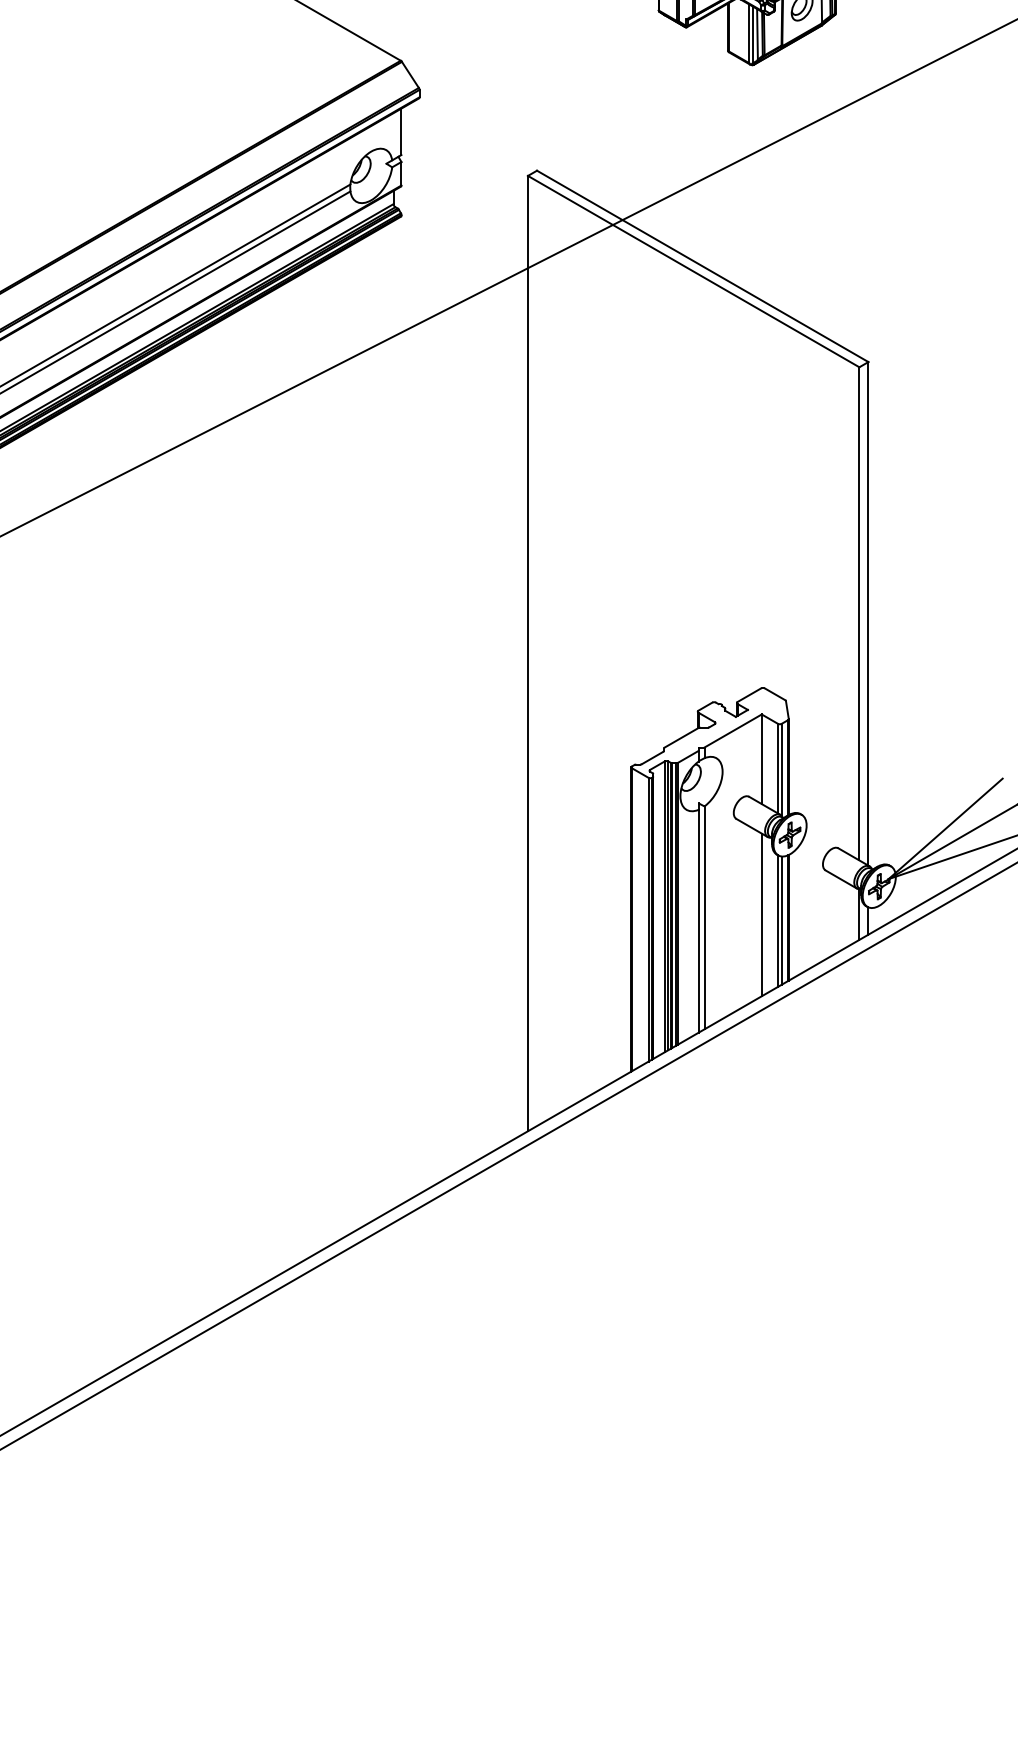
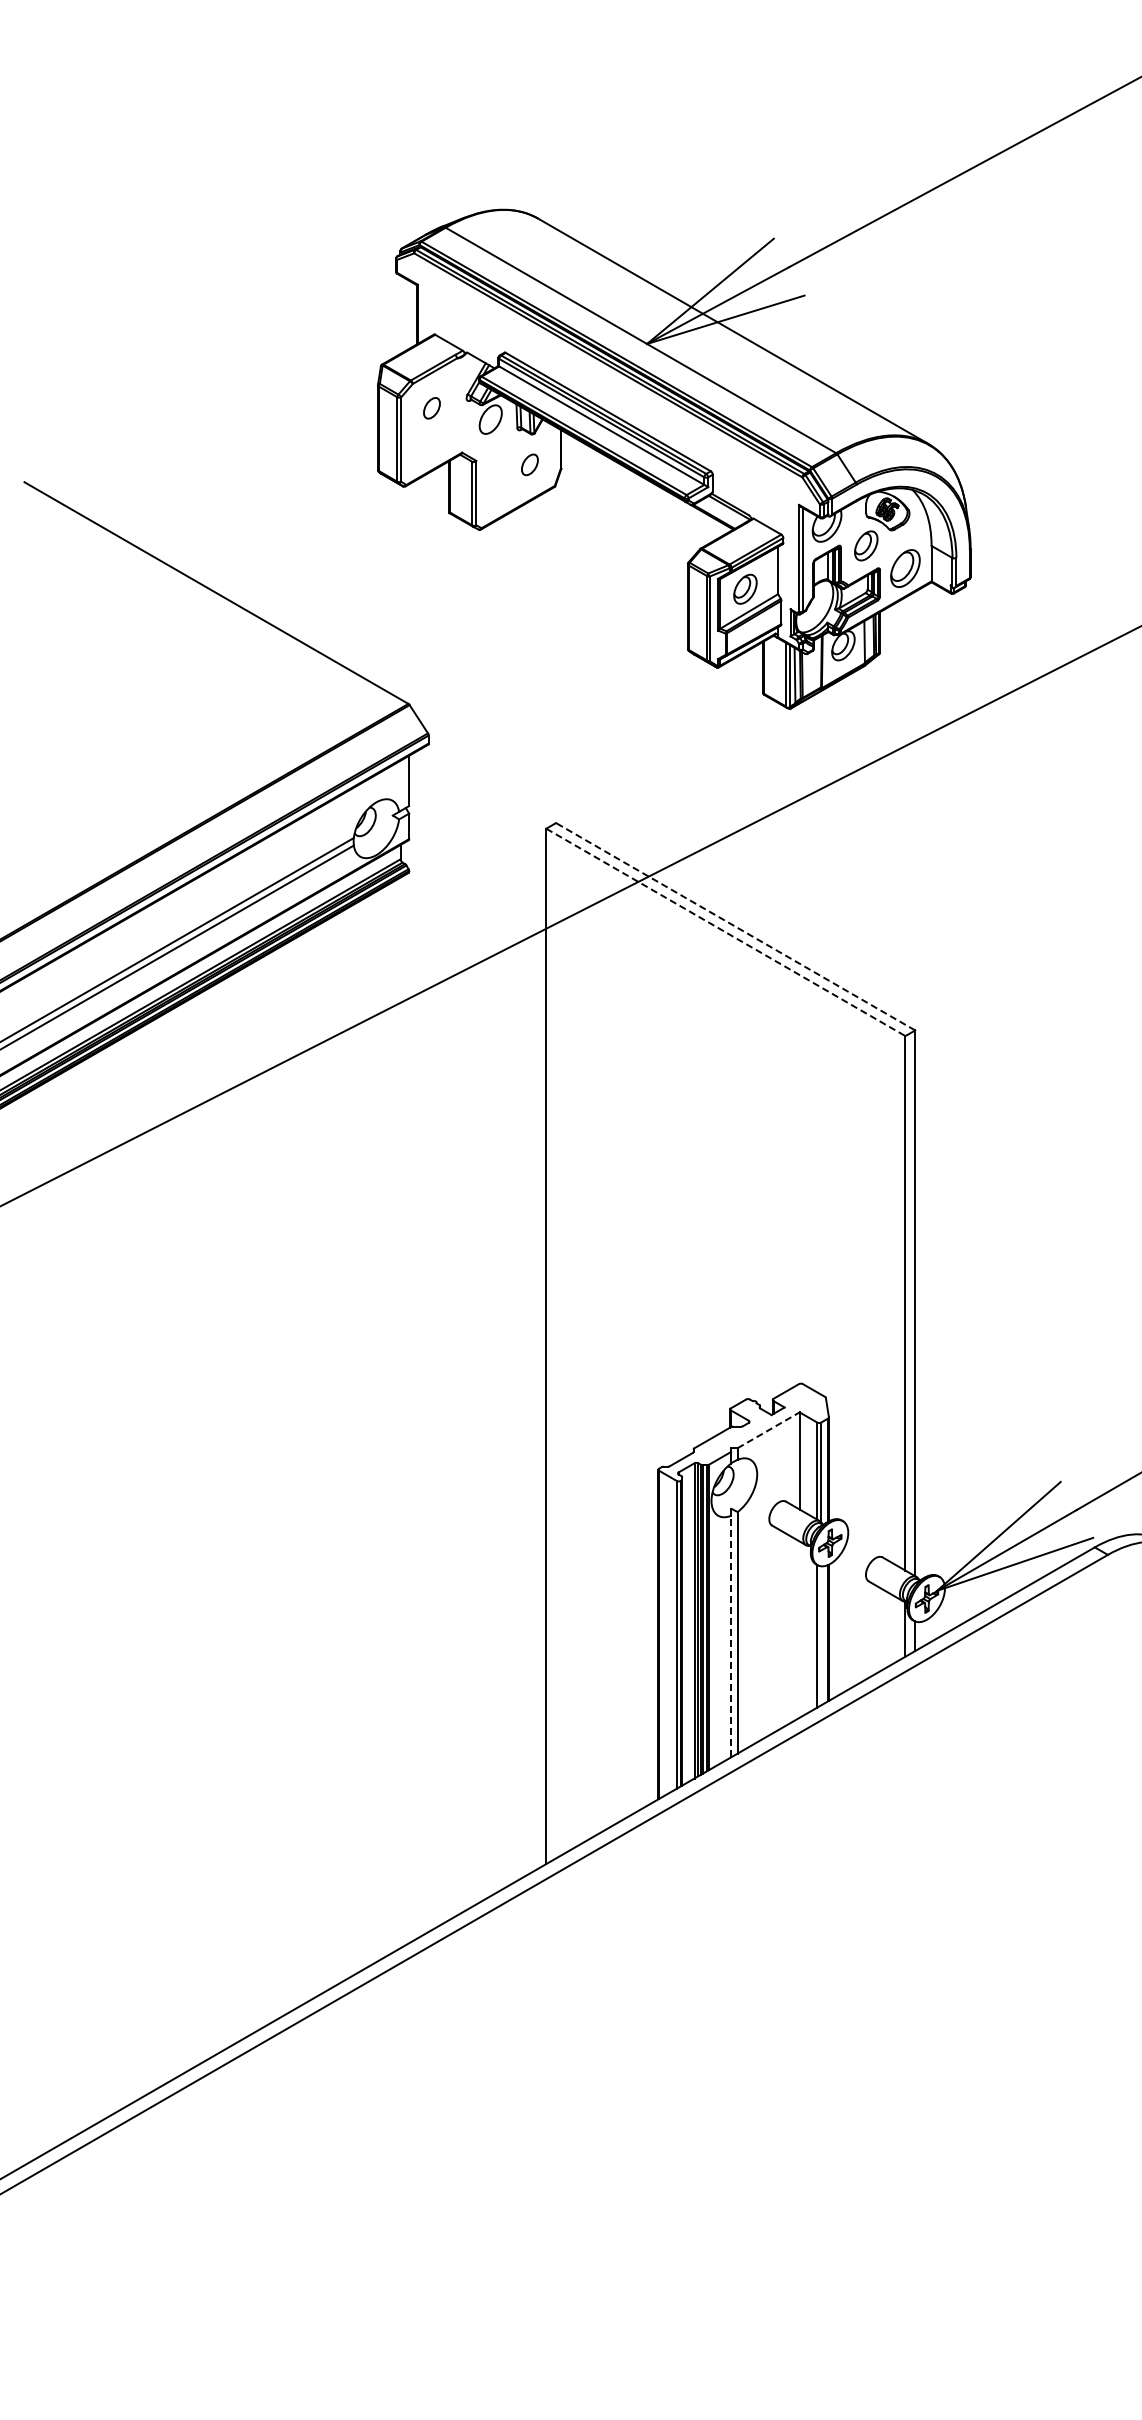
line: (702, 266) -> (735, 926), solid -> dashed
line: (694, 271) -> (726, 932), solid -> dashed
line: (733, 731) -> (768, 1430), solid -> dashed
line: (761, 914) -> (799, 1629), removed
line: (781, 920) -> (821, 1635), removed
line: (698, 921) -> (731, 1636), solid -> dashed

